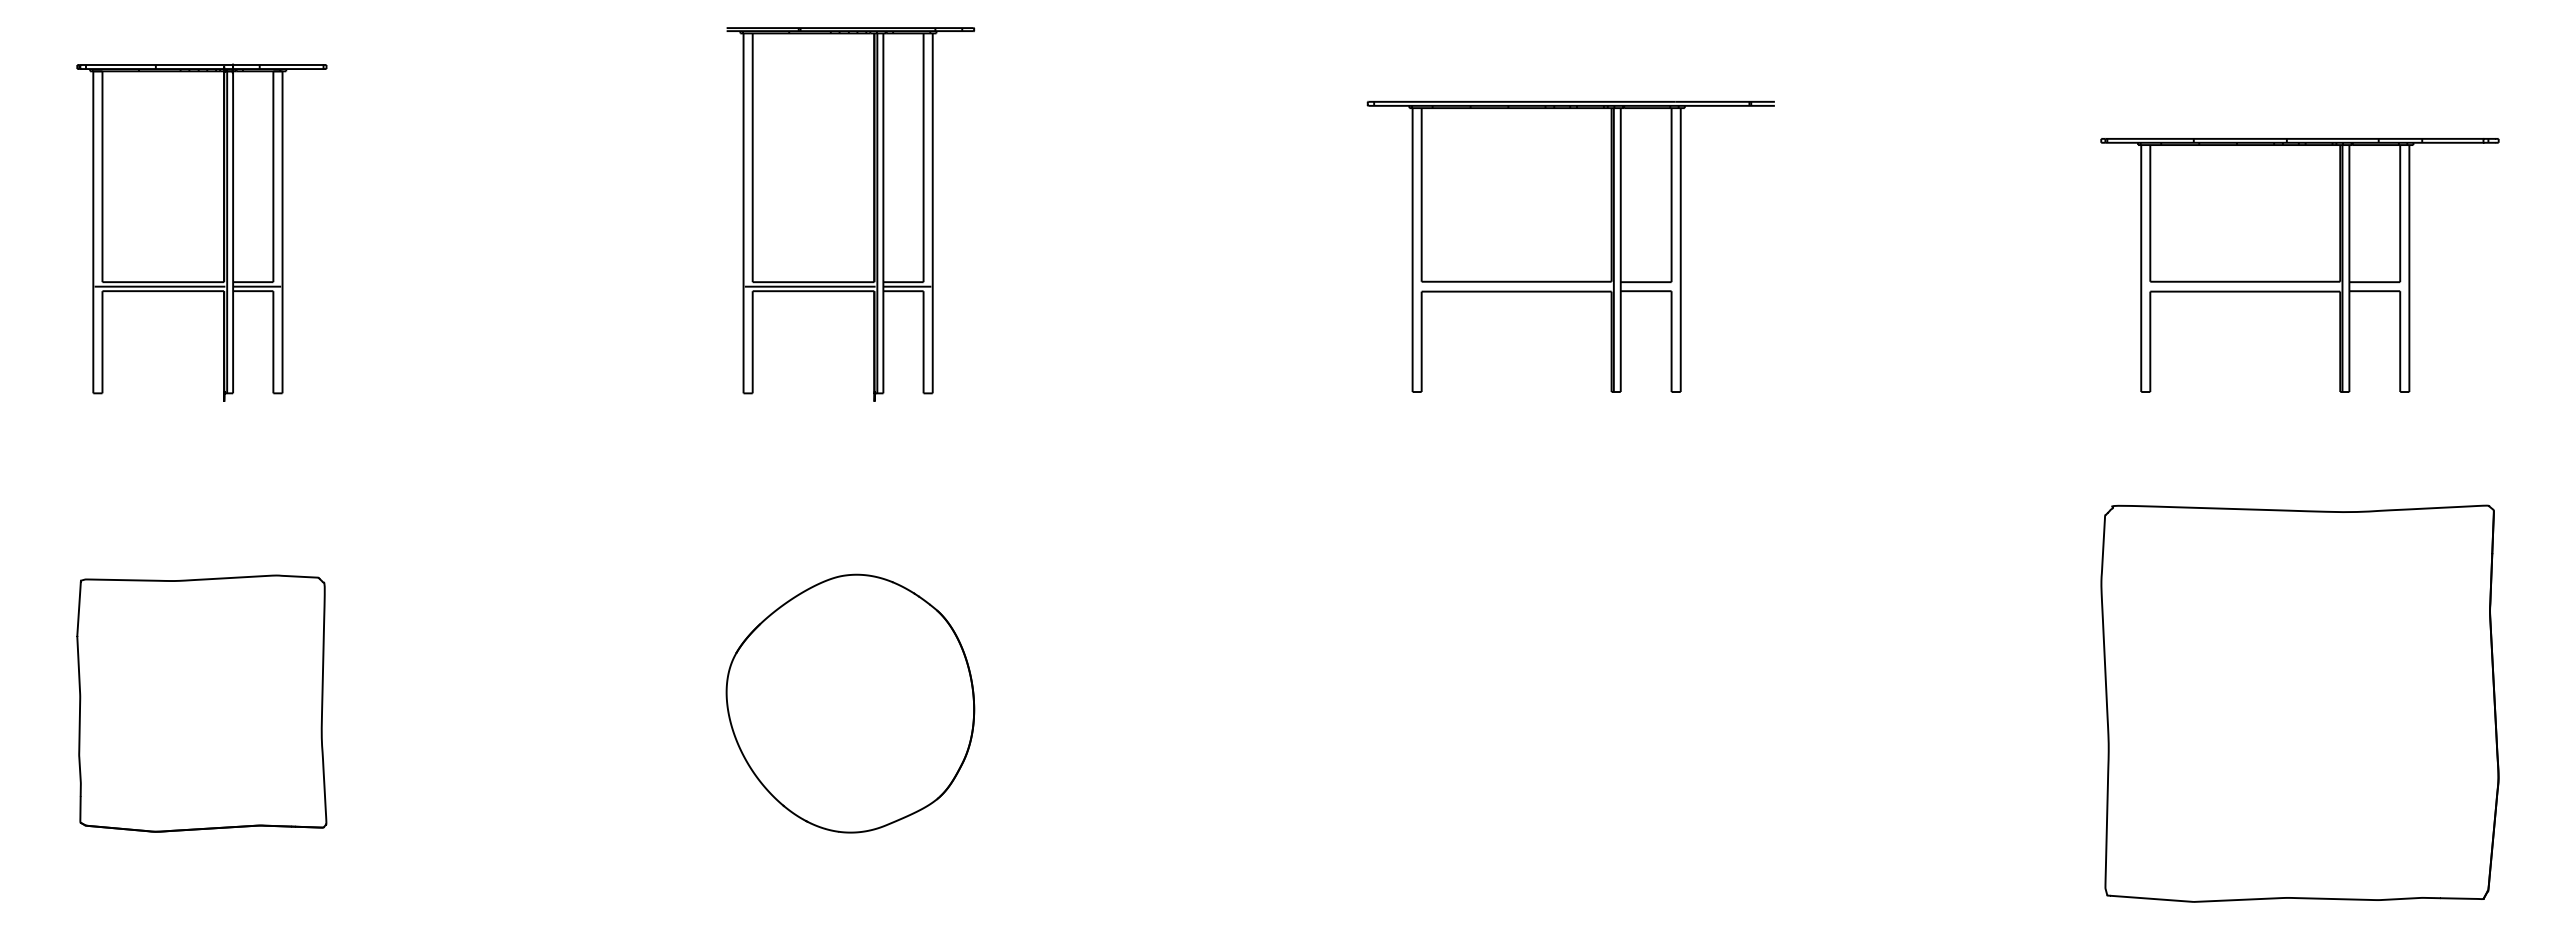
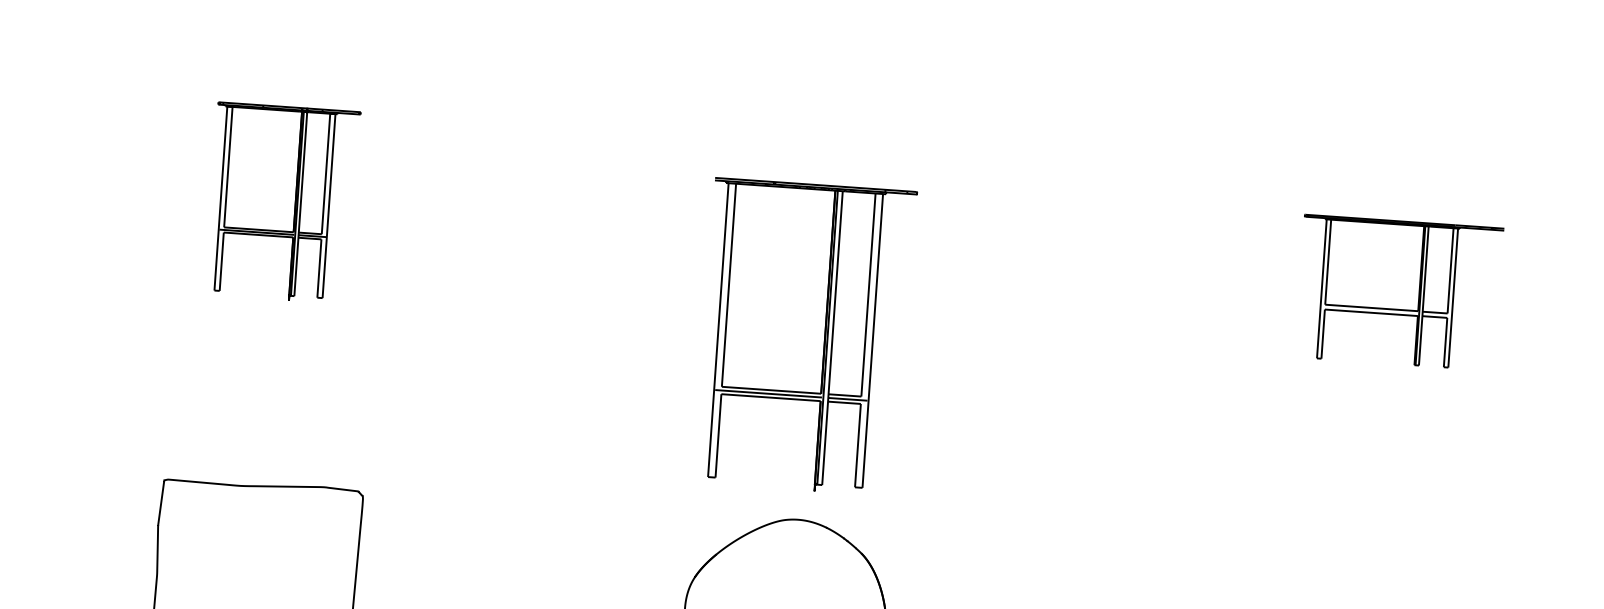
part: (850, 214) -> (805, 337), moved
part: (201, 232) -> (282, 202), size x0.7
part: (1570, 246) -> (1399, 292), size x0.6

